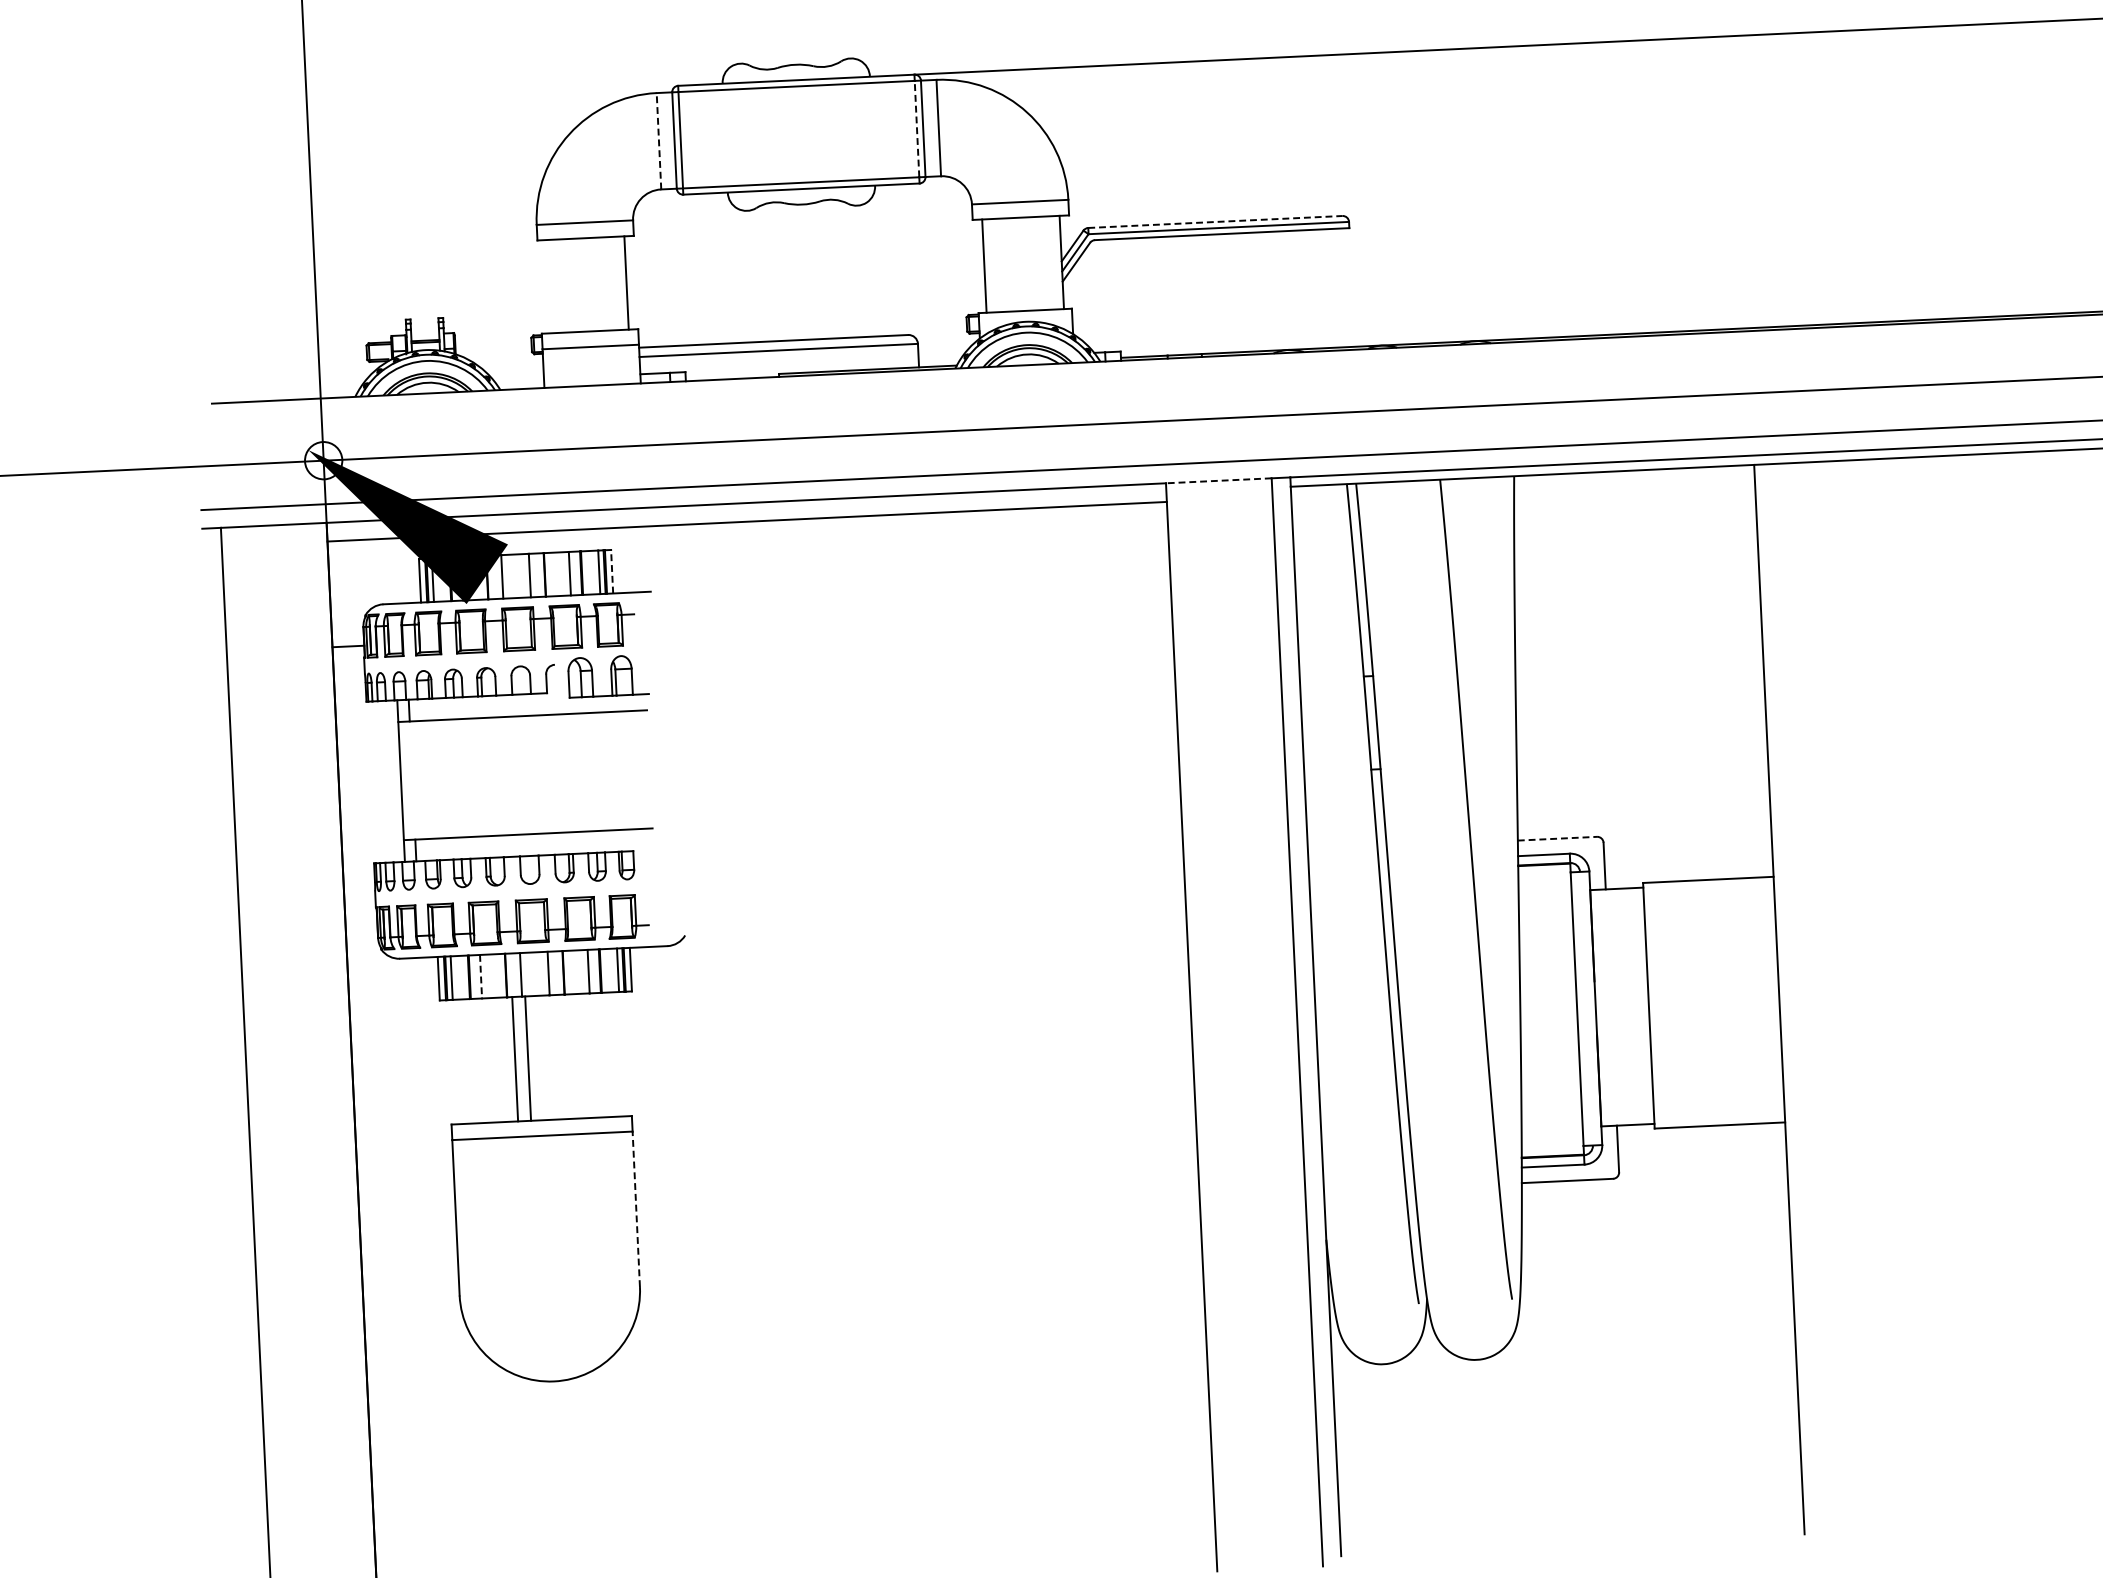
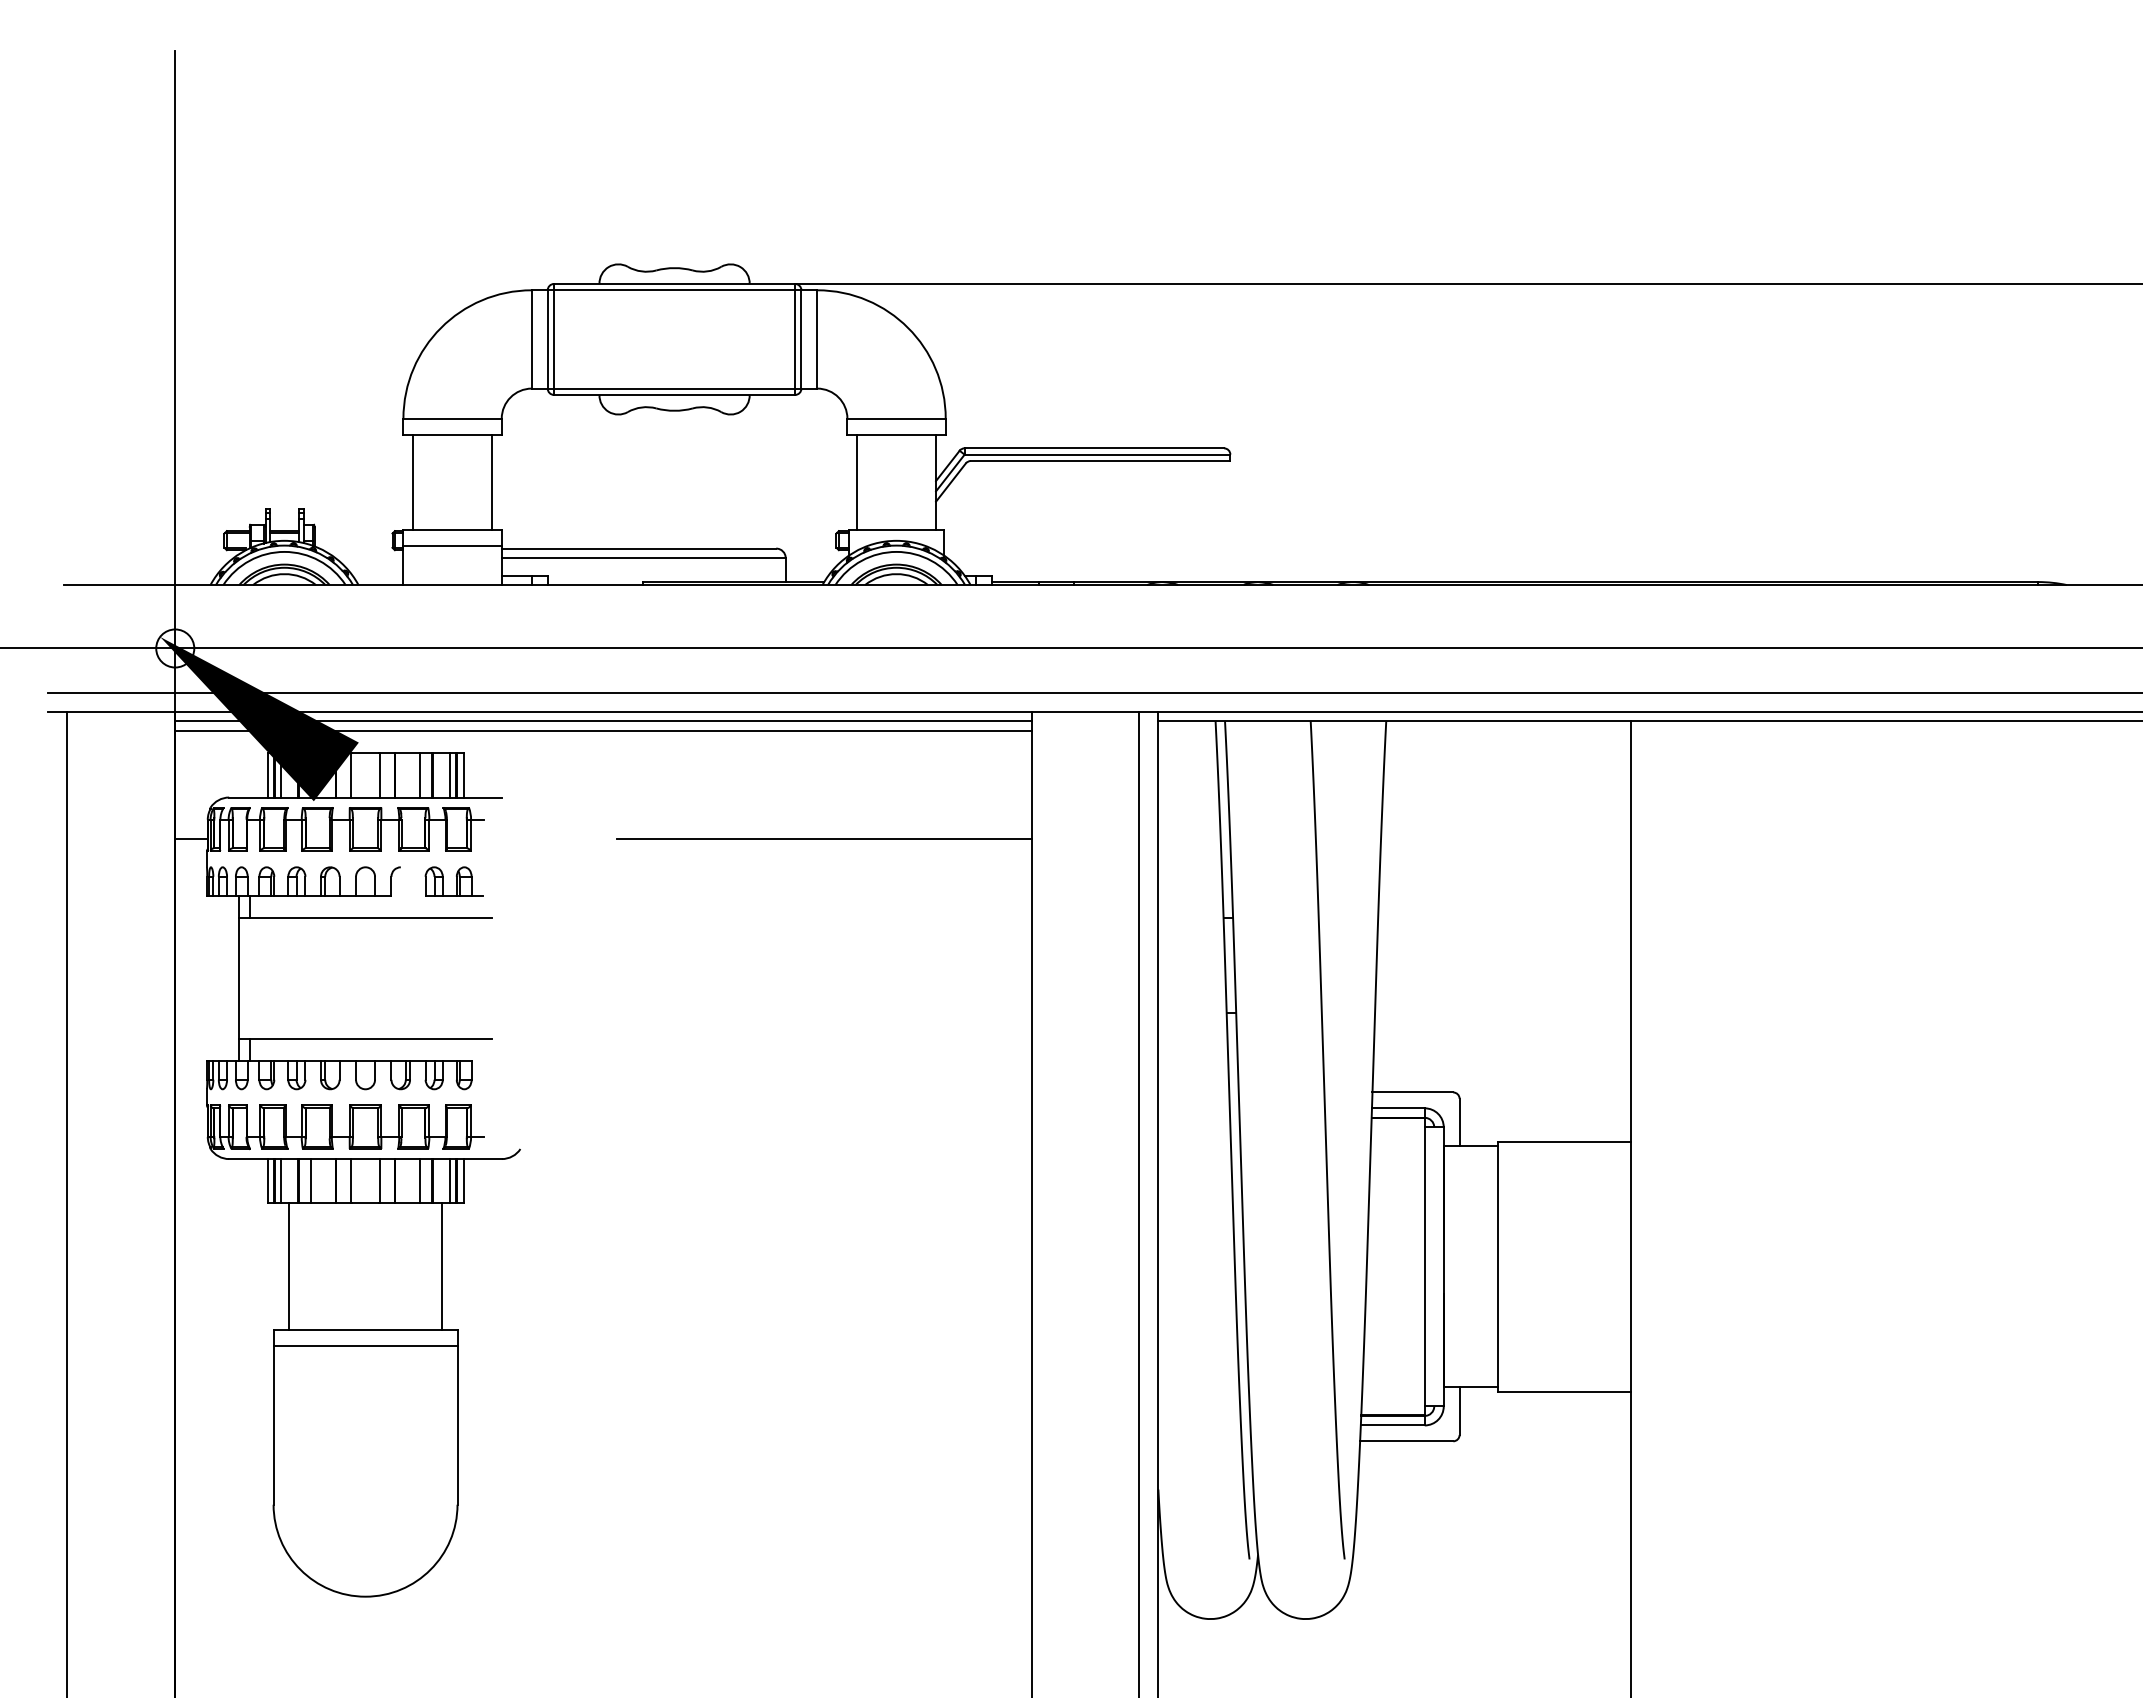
line: (917, 128) -> (795, 338), dashed -> solid
line: (658, 140) -> (531, 338), dashed -> solid
line: (1215, 222) -> (1094, 448), dashed -> solid
line: (549, 285) -> (413, 481), added
line: (1218, 480) -> (1085, 711), dashed -> solid
line: (746, 512) -> (603, 721), added
line: (612, 570) -> (463, 774), dashed -> solid
line: (967, 617) -> (823, 838), added
part: (607, 676) -> (453, 881), size x0.71
line: (1558, 838) -> (1413, 1092), dashed -> solid
line: (480, 976) -> (310, 1181), dashed -> solid
line: (515, 1058) -> (289, 1266), moved
line: (527, 1058) -> (441, 1266), moved
line: (636, 1208) -> (457, 1424), dashed -> solid

